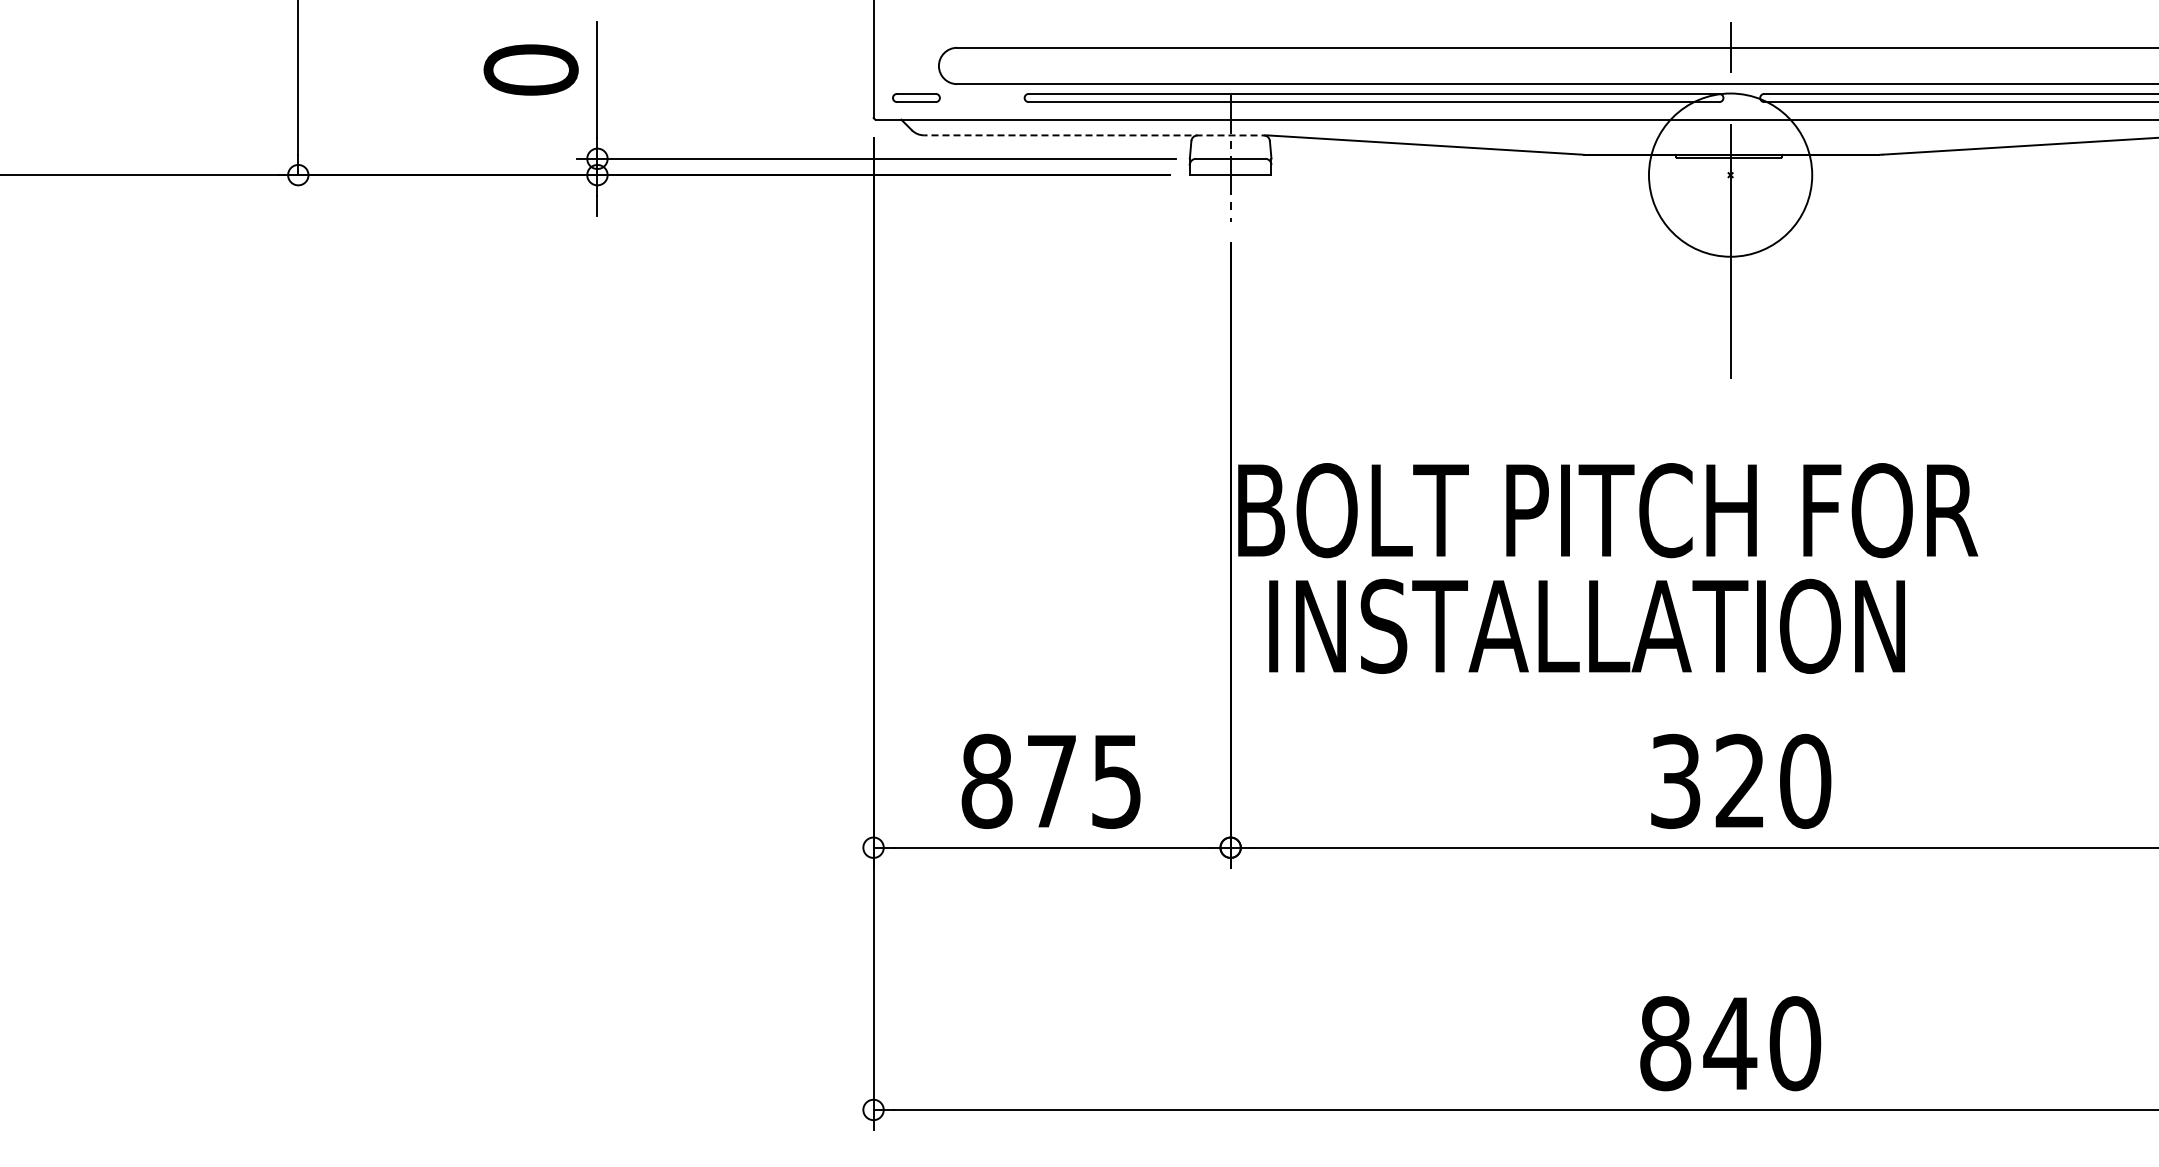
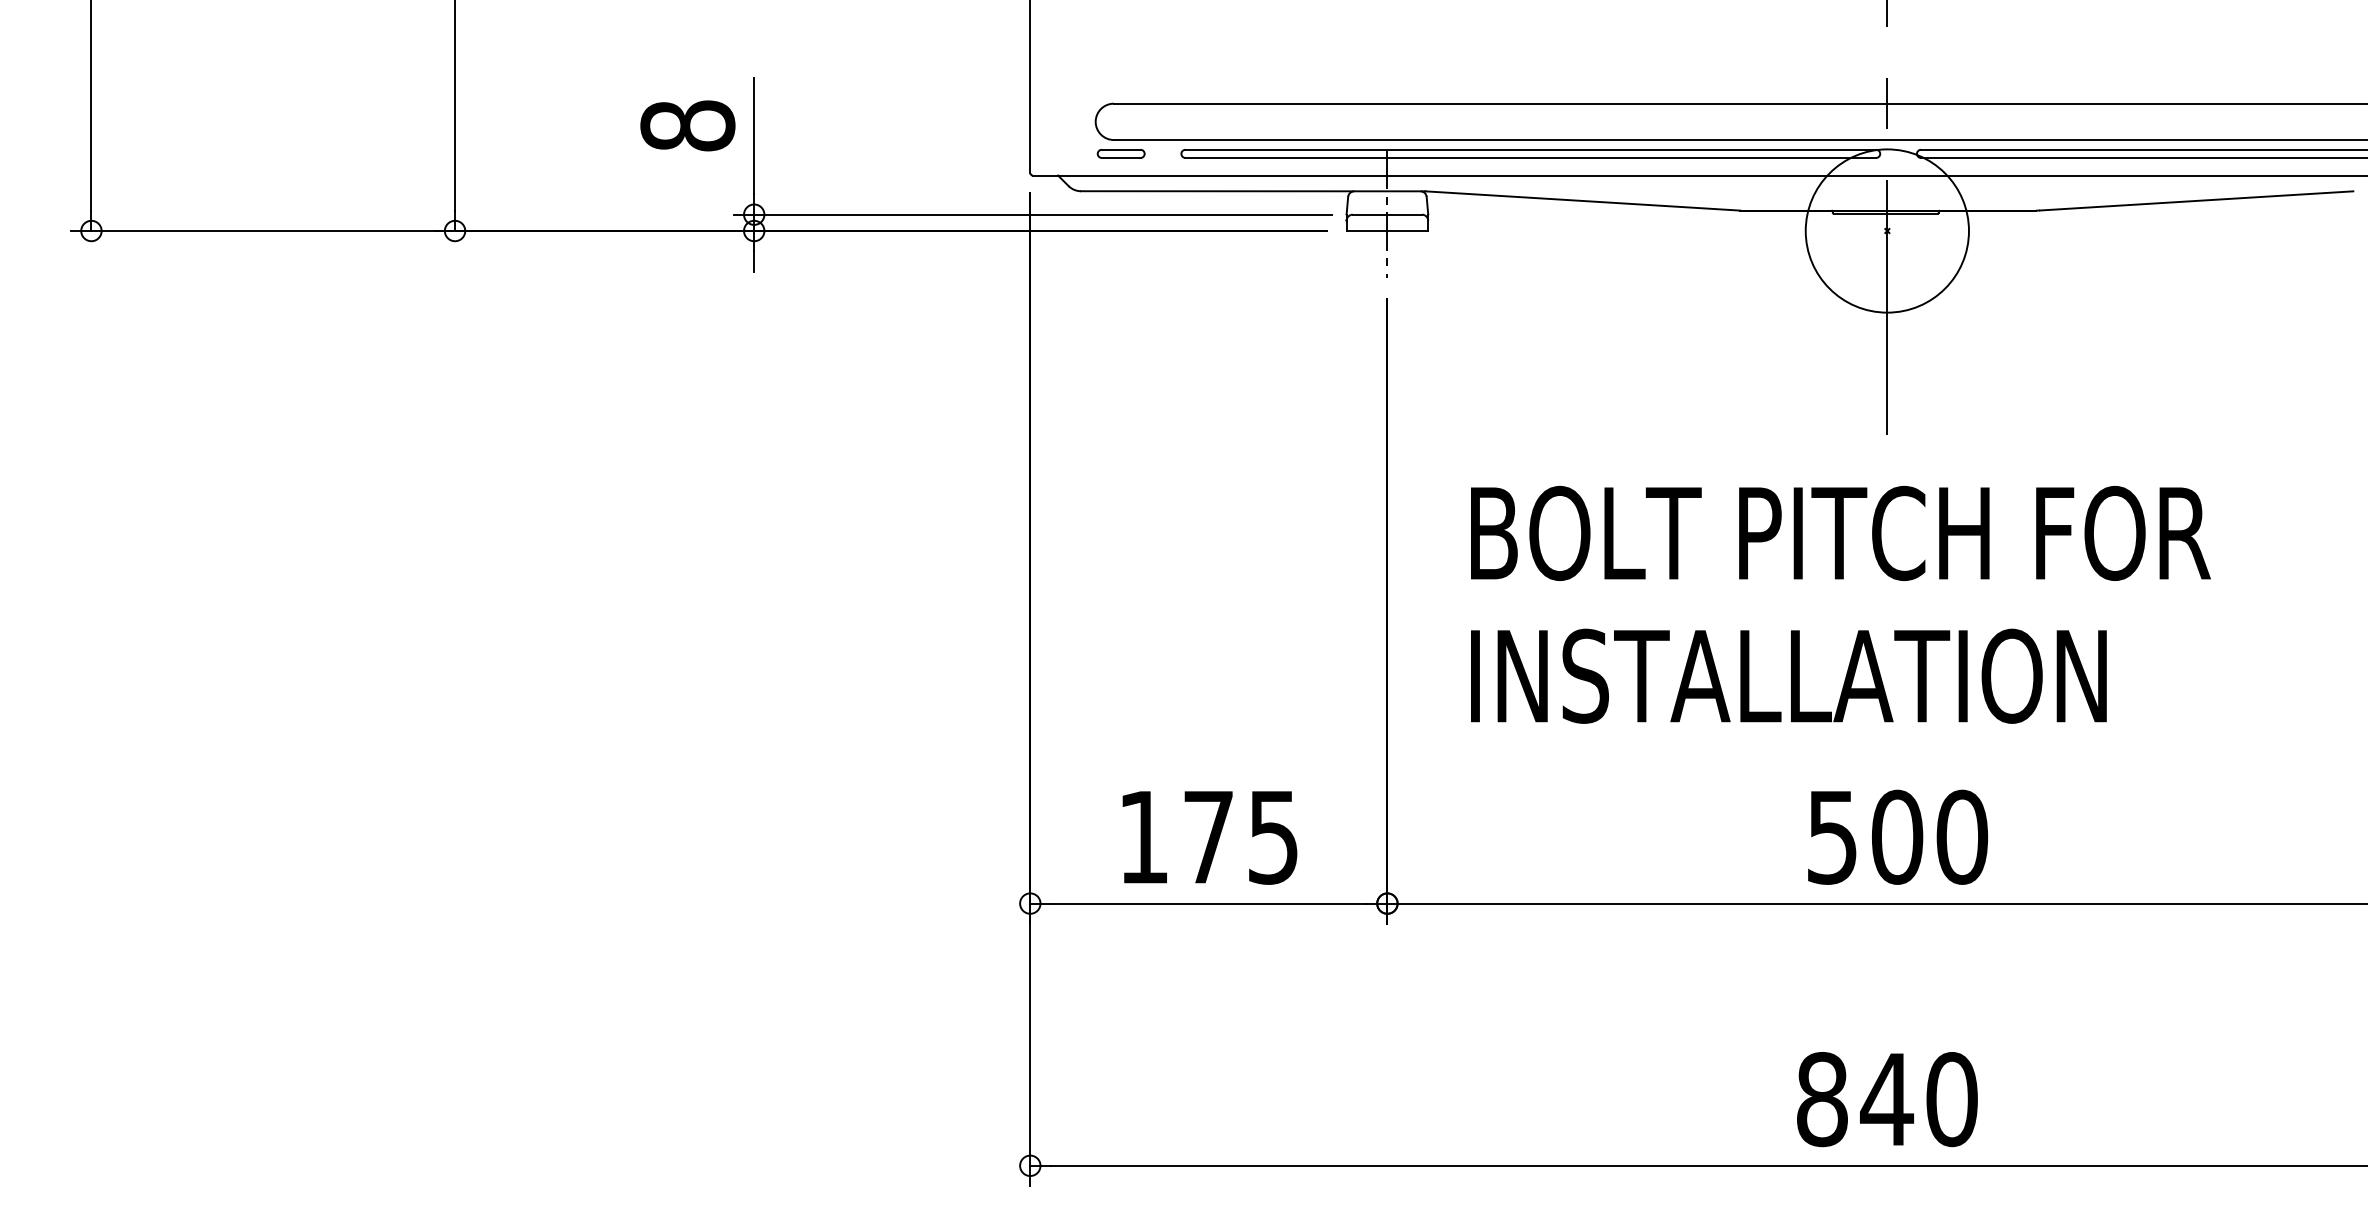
text: (530, 69) -> (687, 125), 0 -> 8
part: (915, 97) -> (1120, 153), moved
line: (1095, 135) -> (1252, 191), dashed -> solid
text: (1607, 509) -> (1840, 532), moved
text: (1586, 625) -> (1788, 675), moved
text: (986, 780) -> (1143, 836), 875 -> 175
text: (1708, 780) -> (1865, 836), 320 -> 500

